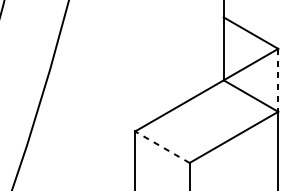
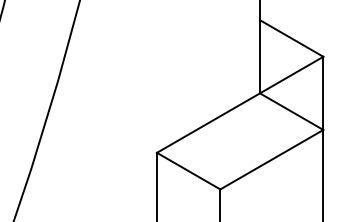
line: (278, 80) -> (323, 93), dashed -> solid
line: (162, 147) -> (188, 171), dashed -> solid

